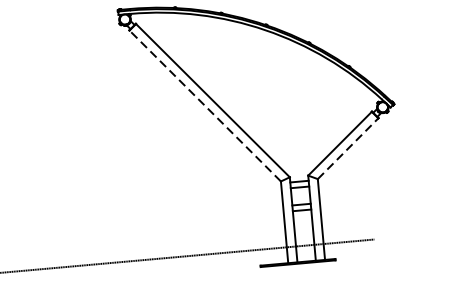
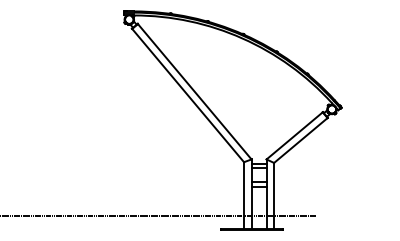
line: (205, 105) -> (188, 95), dashed -> solid
line: (347, 148) -> (300, 140), dashed -> solid

